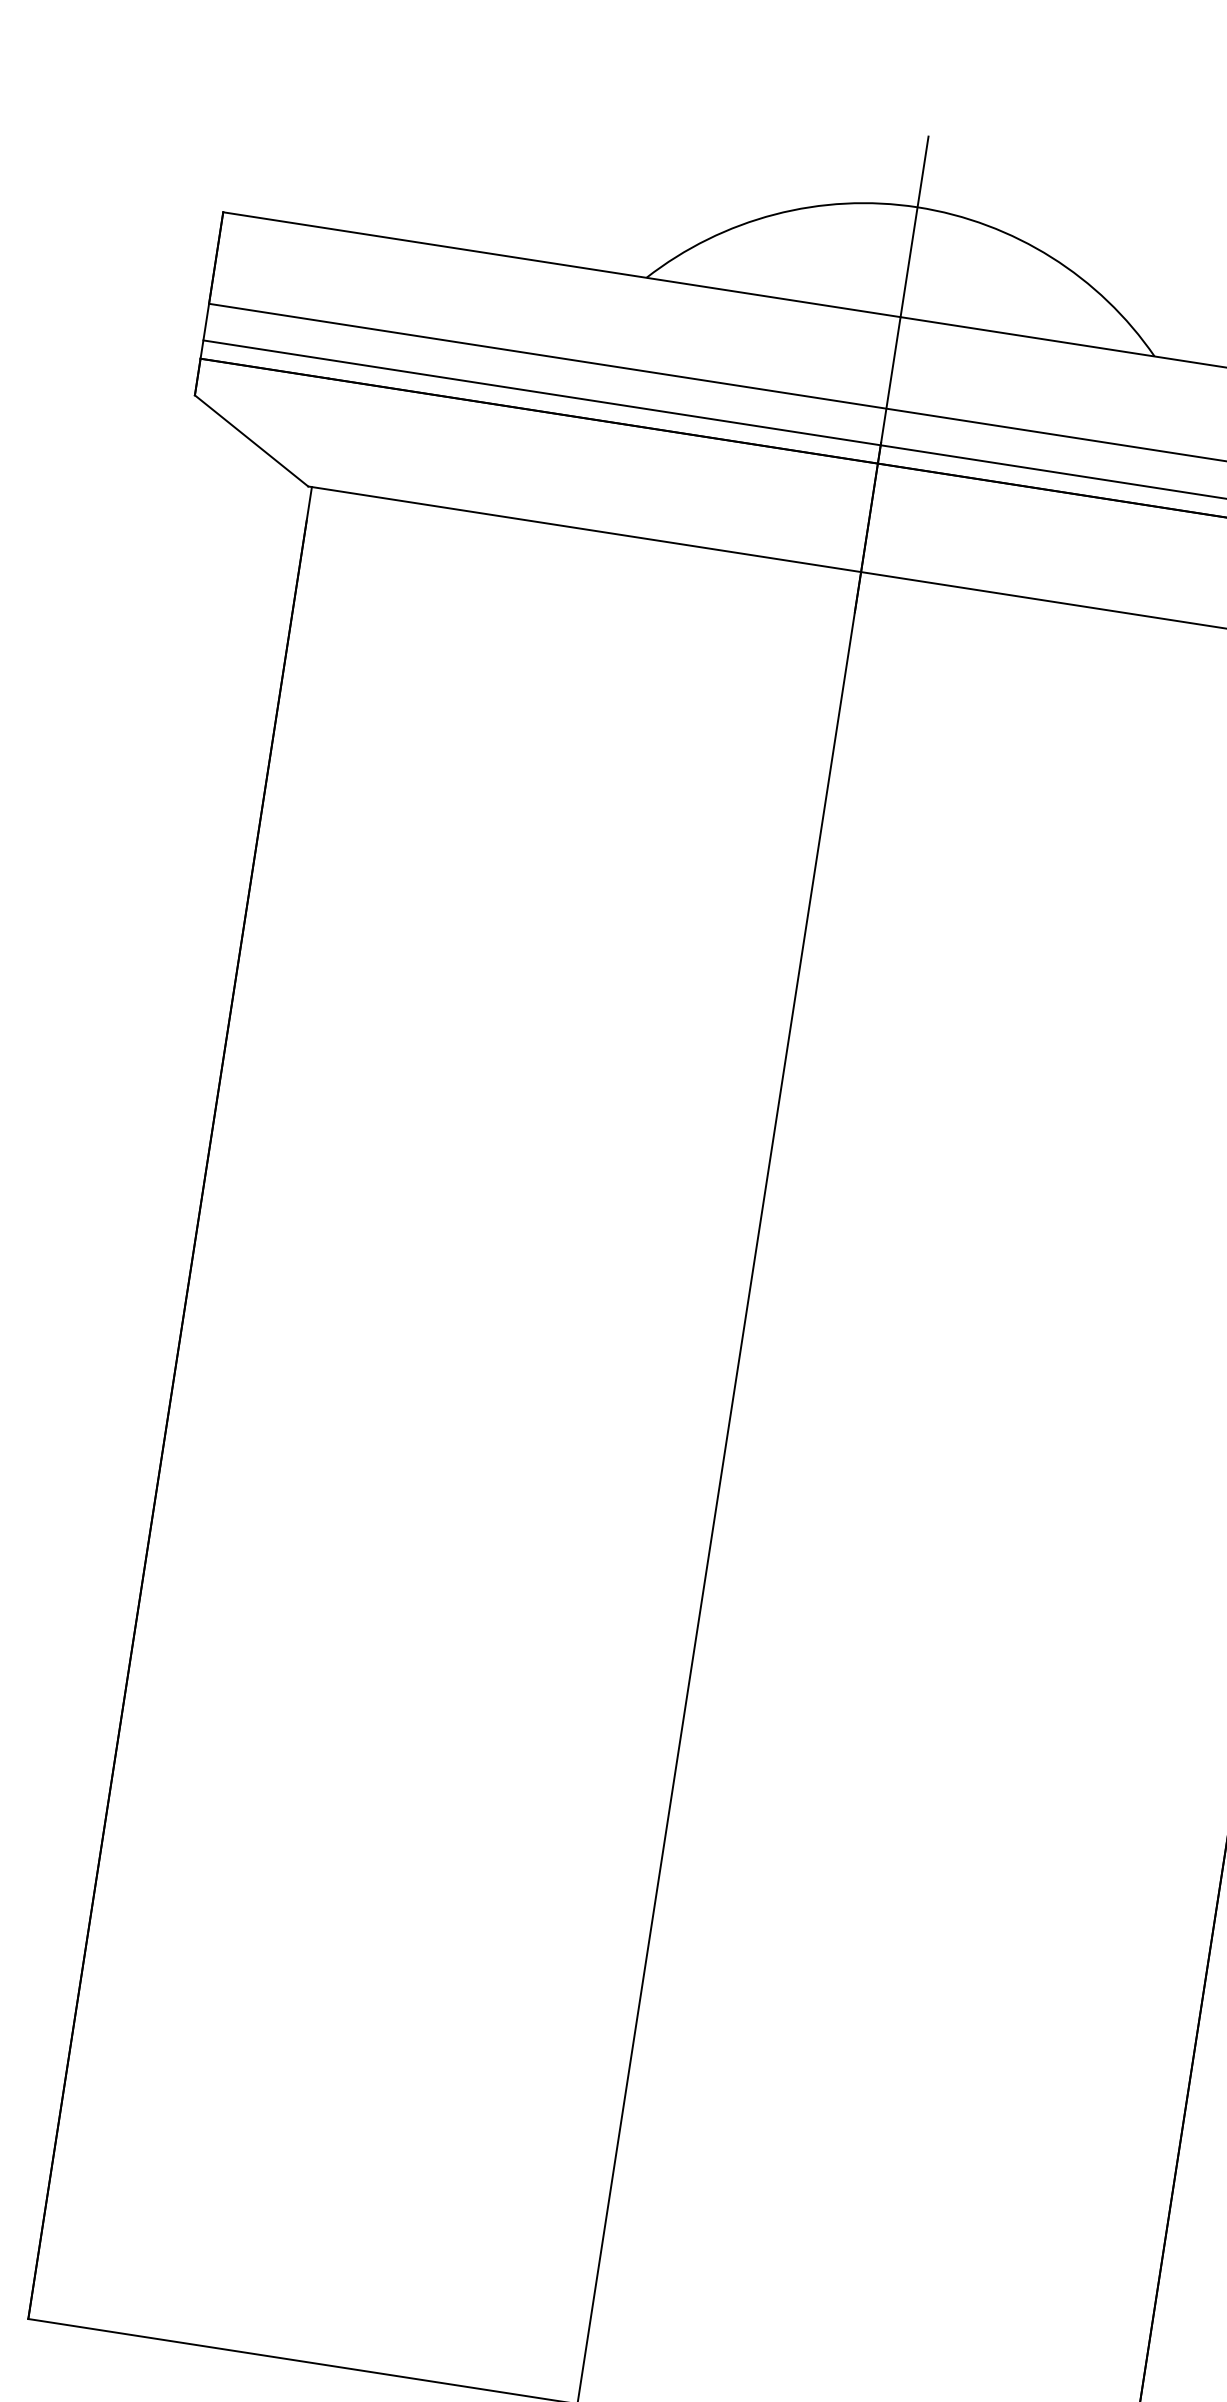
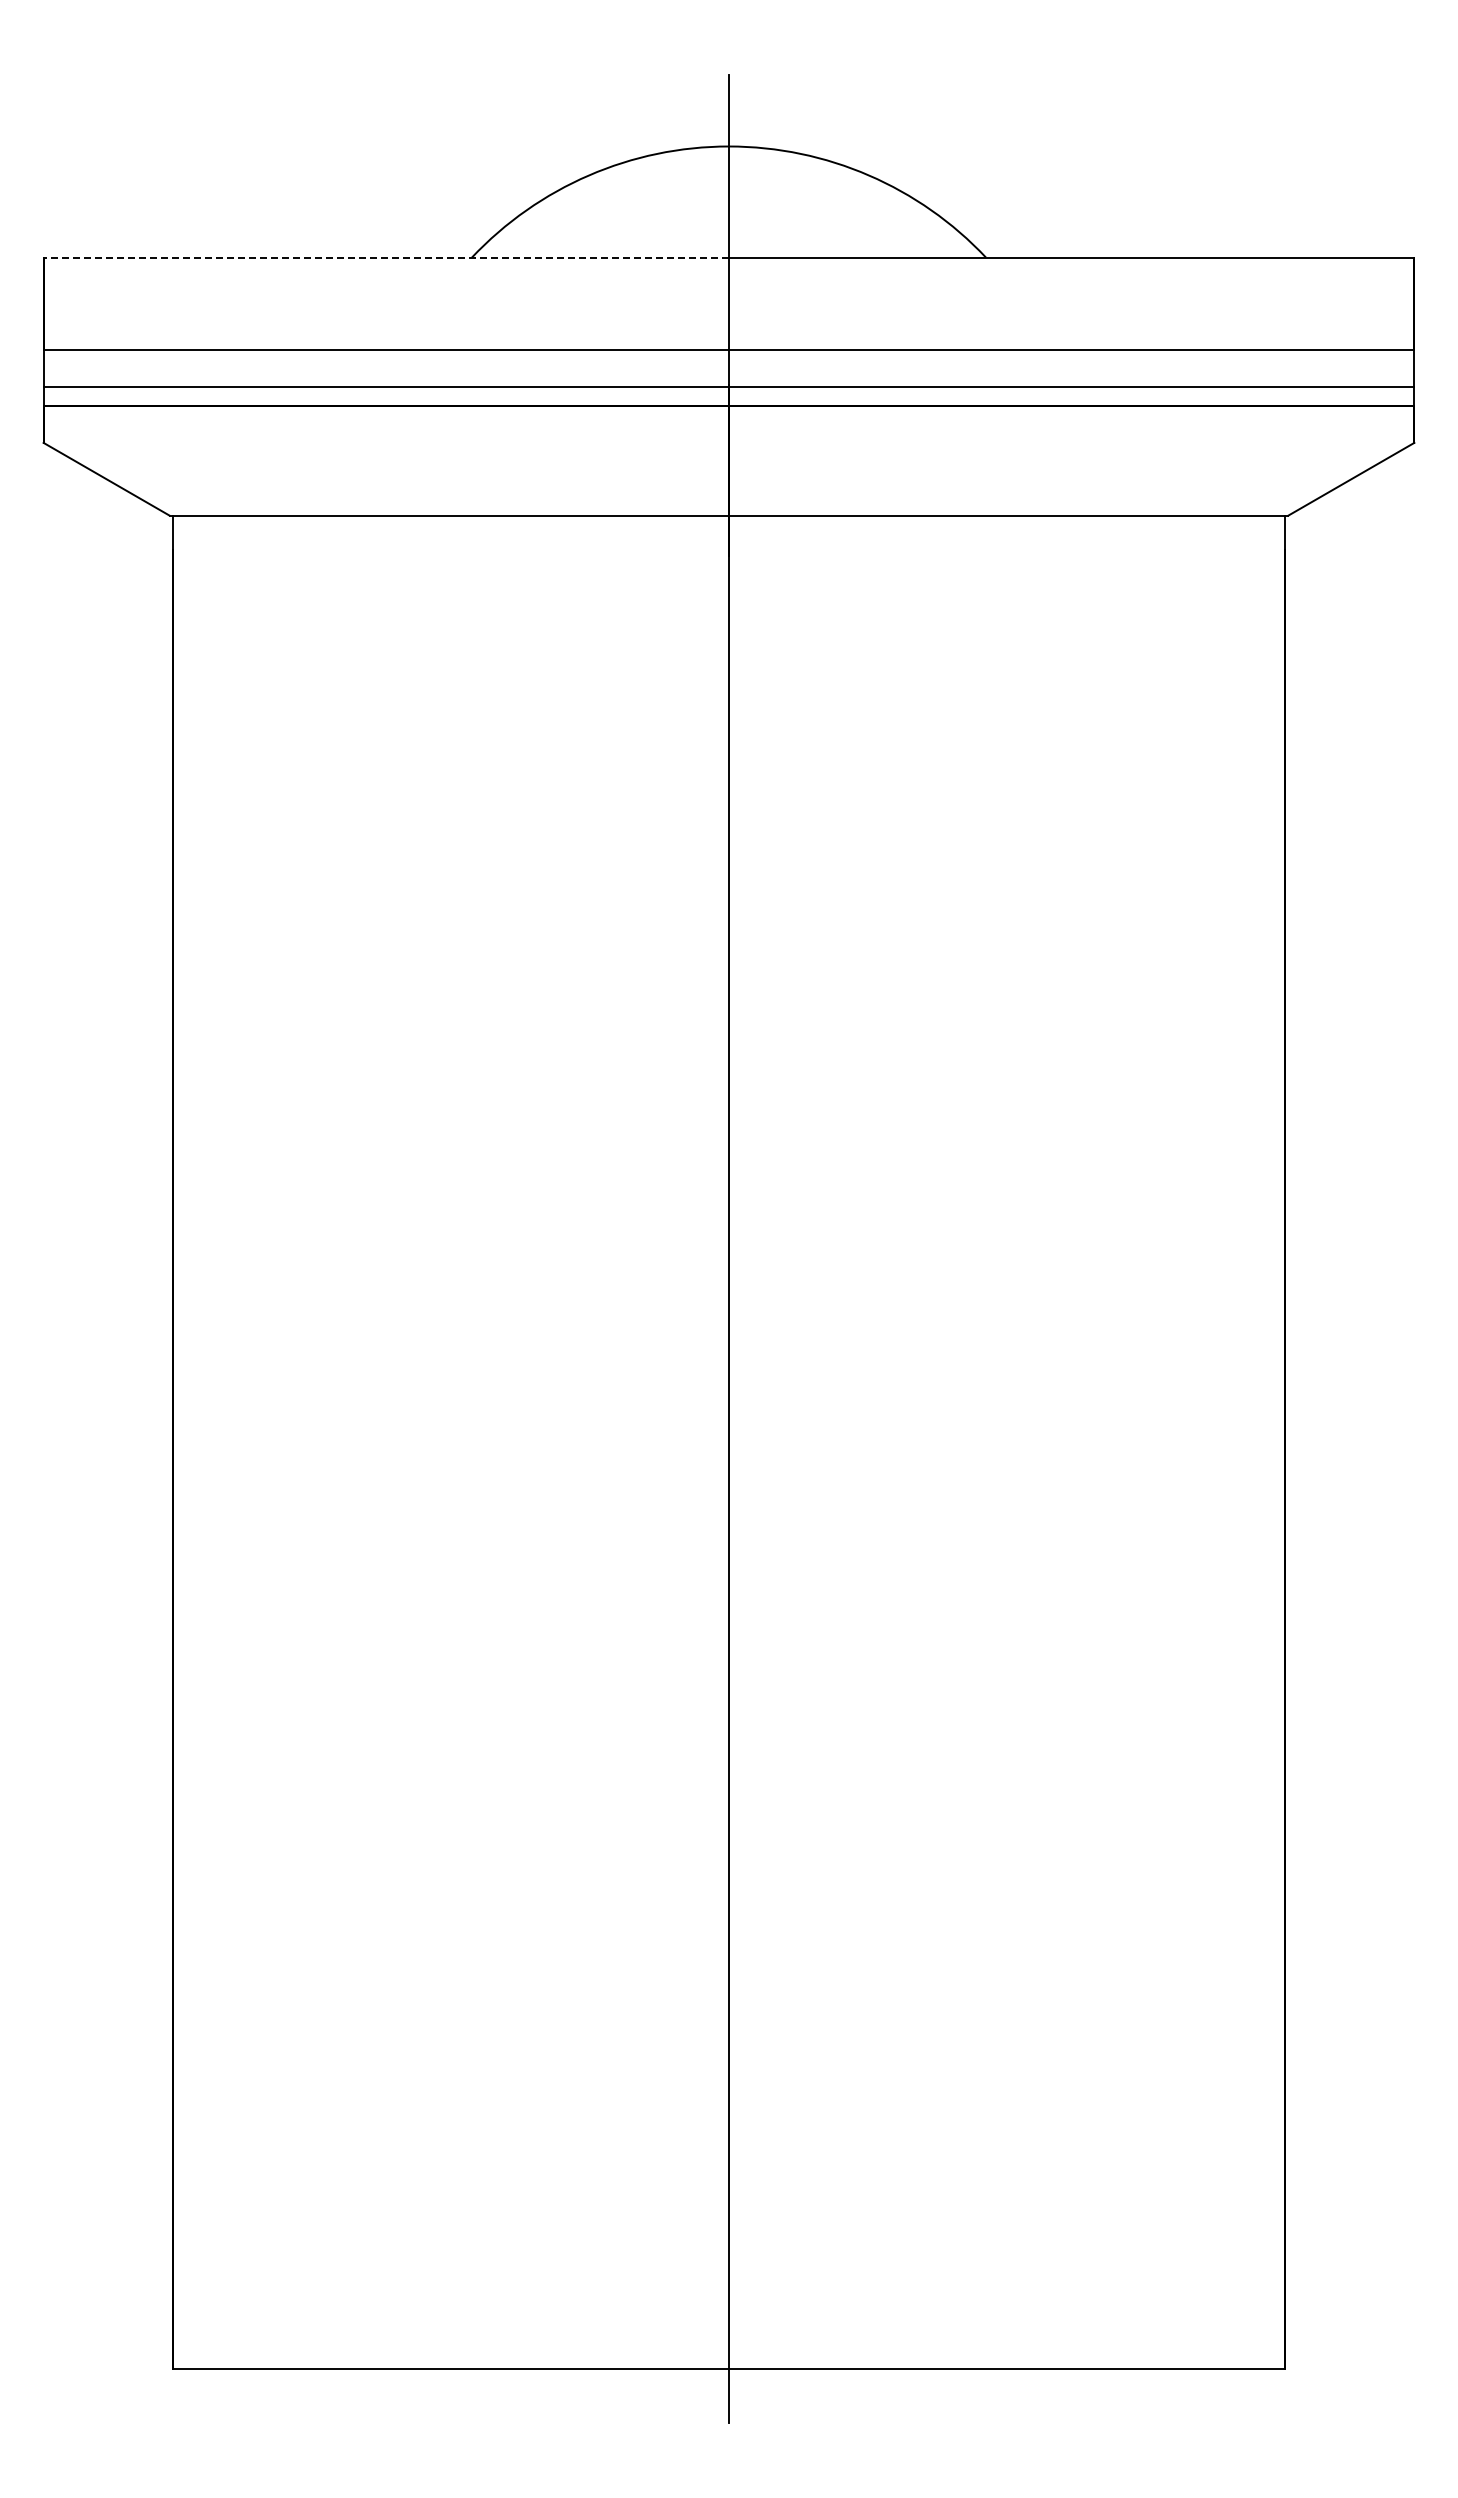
line: (562, 264) -> (386, 257), solid -> dashed

